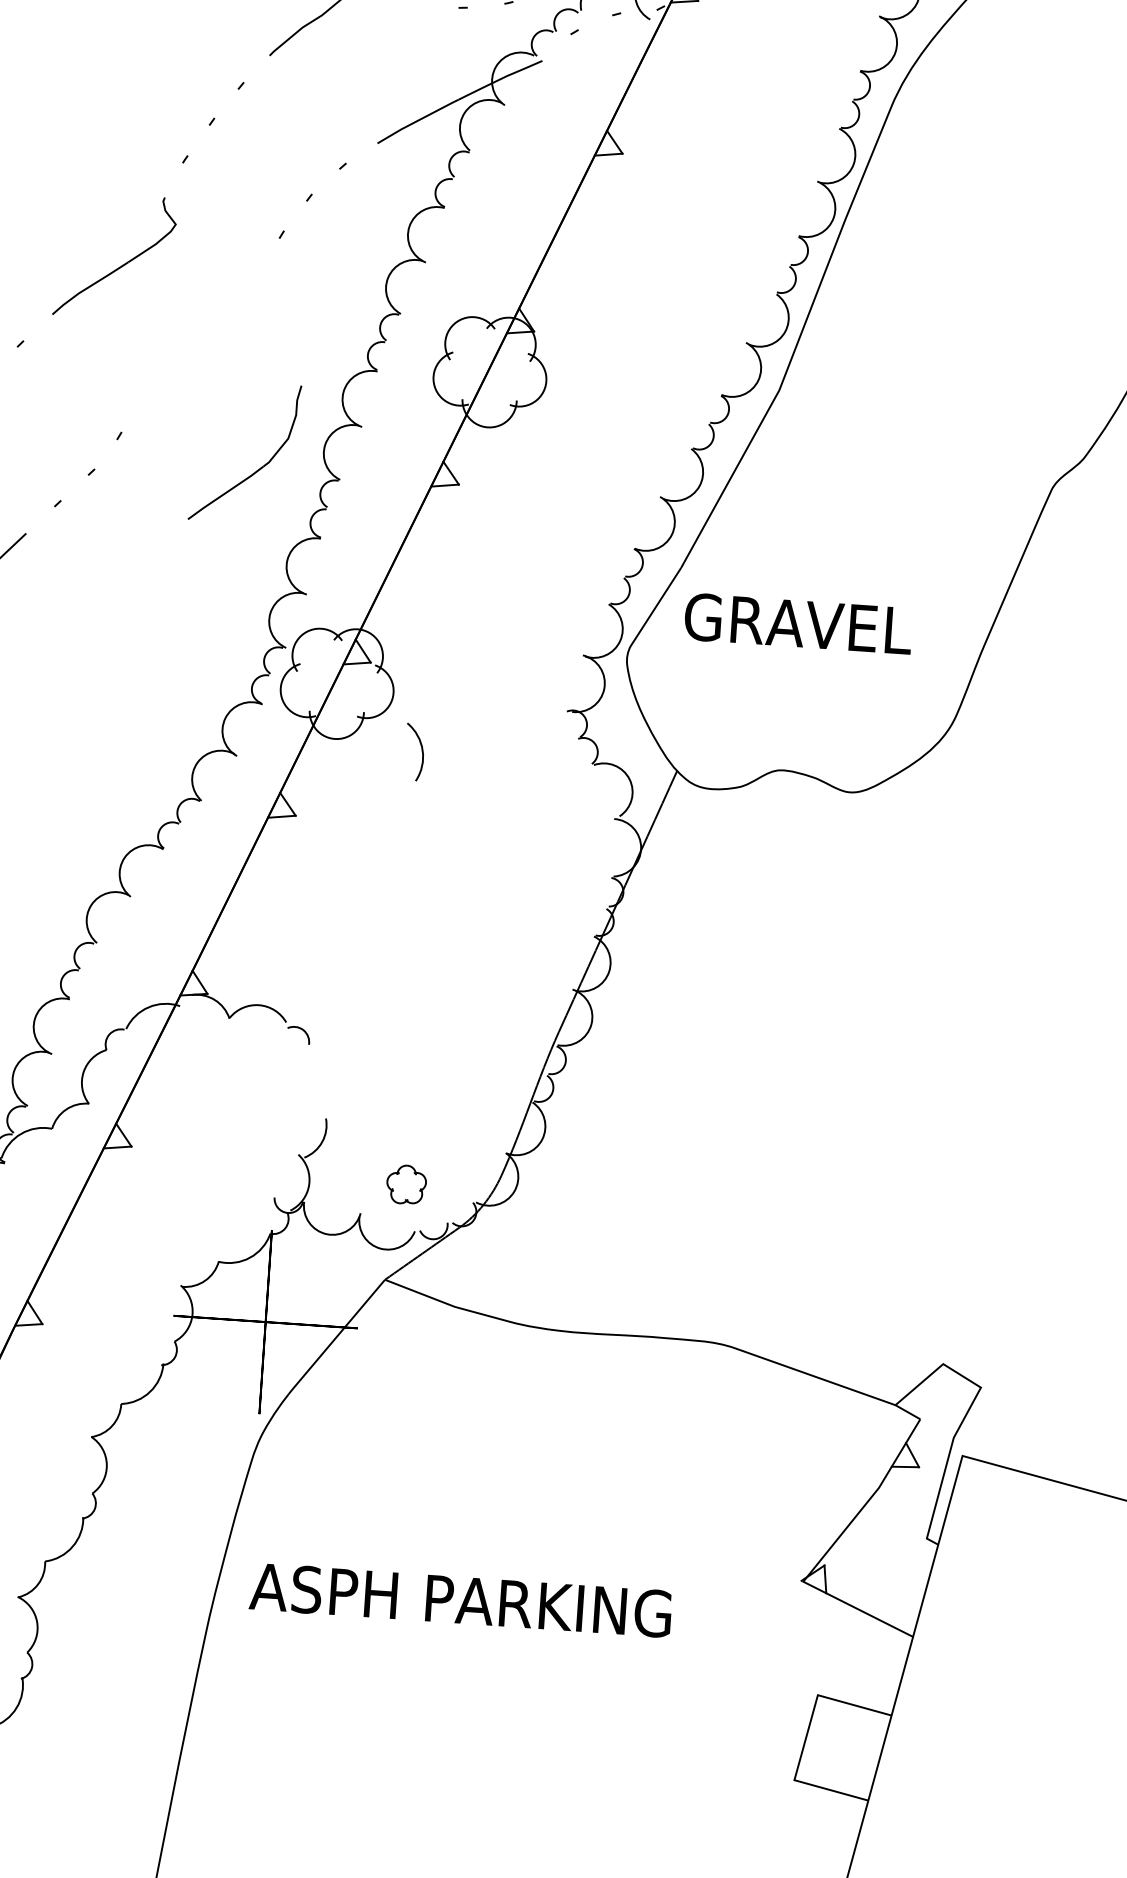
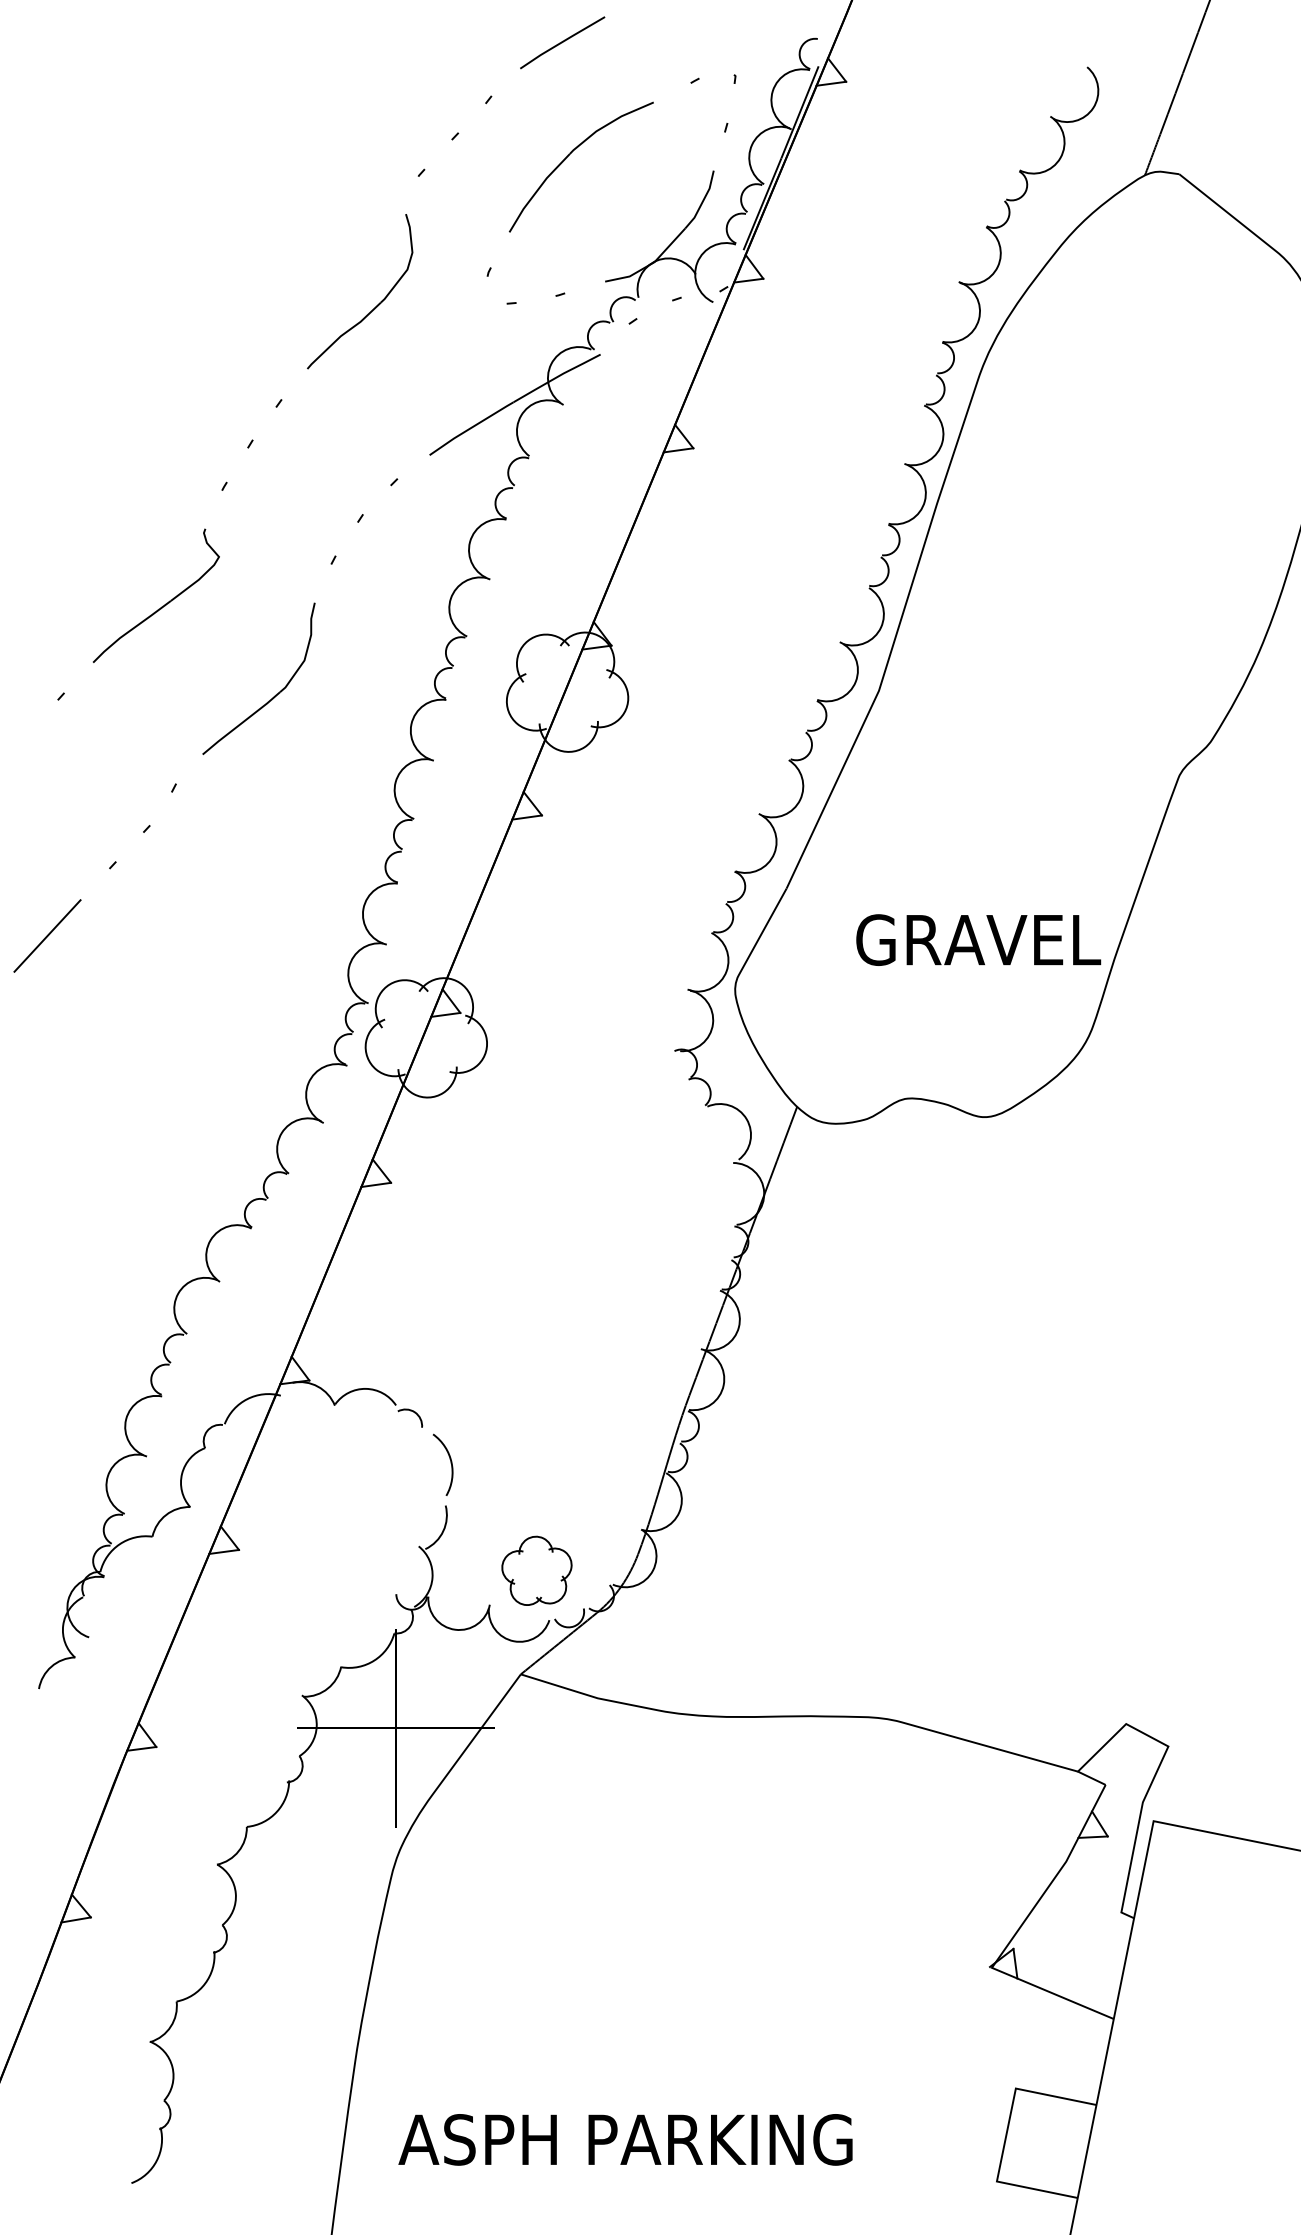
part: (259, 468) -> (275, 694), moved
text: (798, 623) -> (978, 939), moved
curve: (421, 751) -> (450, 1463), moved
part: (406, 1184) -> (536, 1570), size x1.67
text: (460, 1599) -> (625, 2139), moved

